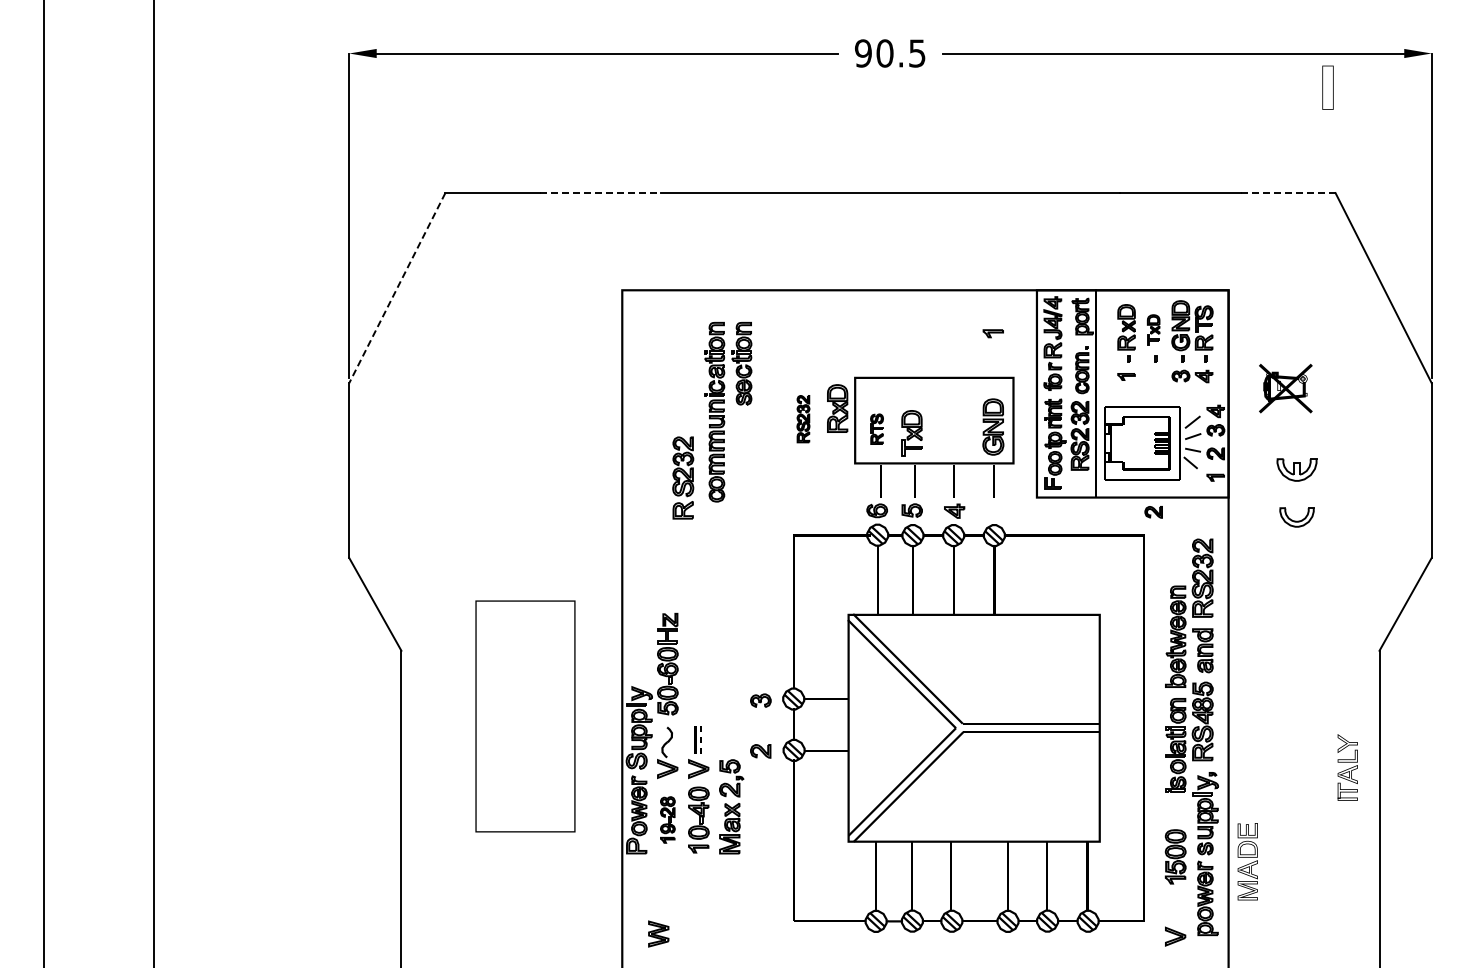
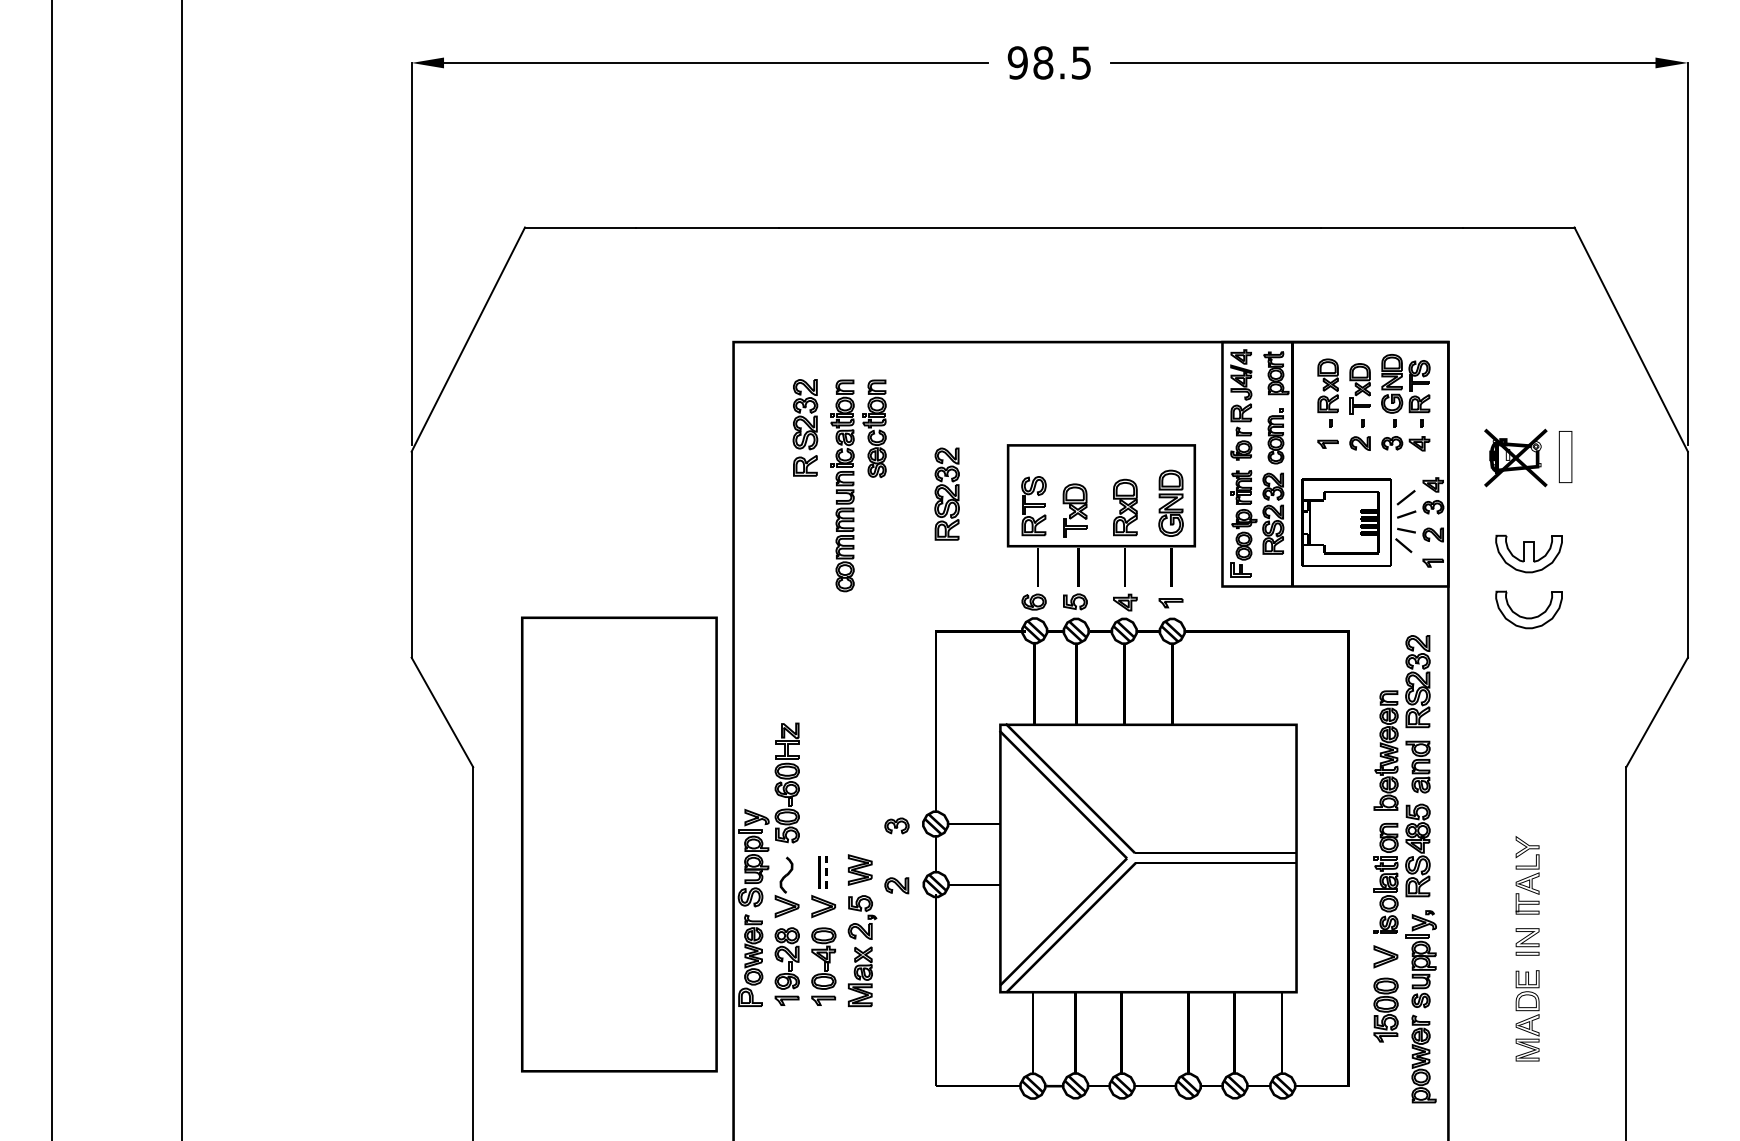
text: (884, 53) -> (1042, 62), 90.5 -> 98.5
part: (1327, 87) -> (1565, 456), moved
line: (600, 193) -> (707, 228), dashed -> solid
line: (1287, 193) -> (1517, 228), dashed -> solid
line: (397, 288) -> (468, 340), dashed -> solid
part: (1153, 329) -> (1359, 388), size x1.43
part: (992, 333) -> (1170, 602), moved
part: (837, 408) -> (1125, 507), moved
part: (803, 418) -> (947, 493), size x1.67
part: (876, 428) -> (1033, 505), size x1.67
part: (1296, 469) -> (1528, 553), size x1.43
part: (683, 477) -> (805, 427), moved
part: (1153, 512) -> (1359, 443), moved
part: (1296, 517) -> (1528, 609), size x1.67
part: (525, 716) -> (619, 844), size x1.67
part: (1347, 767) -> (1527, 875), moved
part: (1295, 798) -> (1527, 941), added
part: (667, 819) -> (786, 966), size x1.43
part: (1247, 861) -> (1527, 1015), moved
part: (658, 933) -> (859, 869), moved
part: (1175, 936) -> (1385, 956), moved

